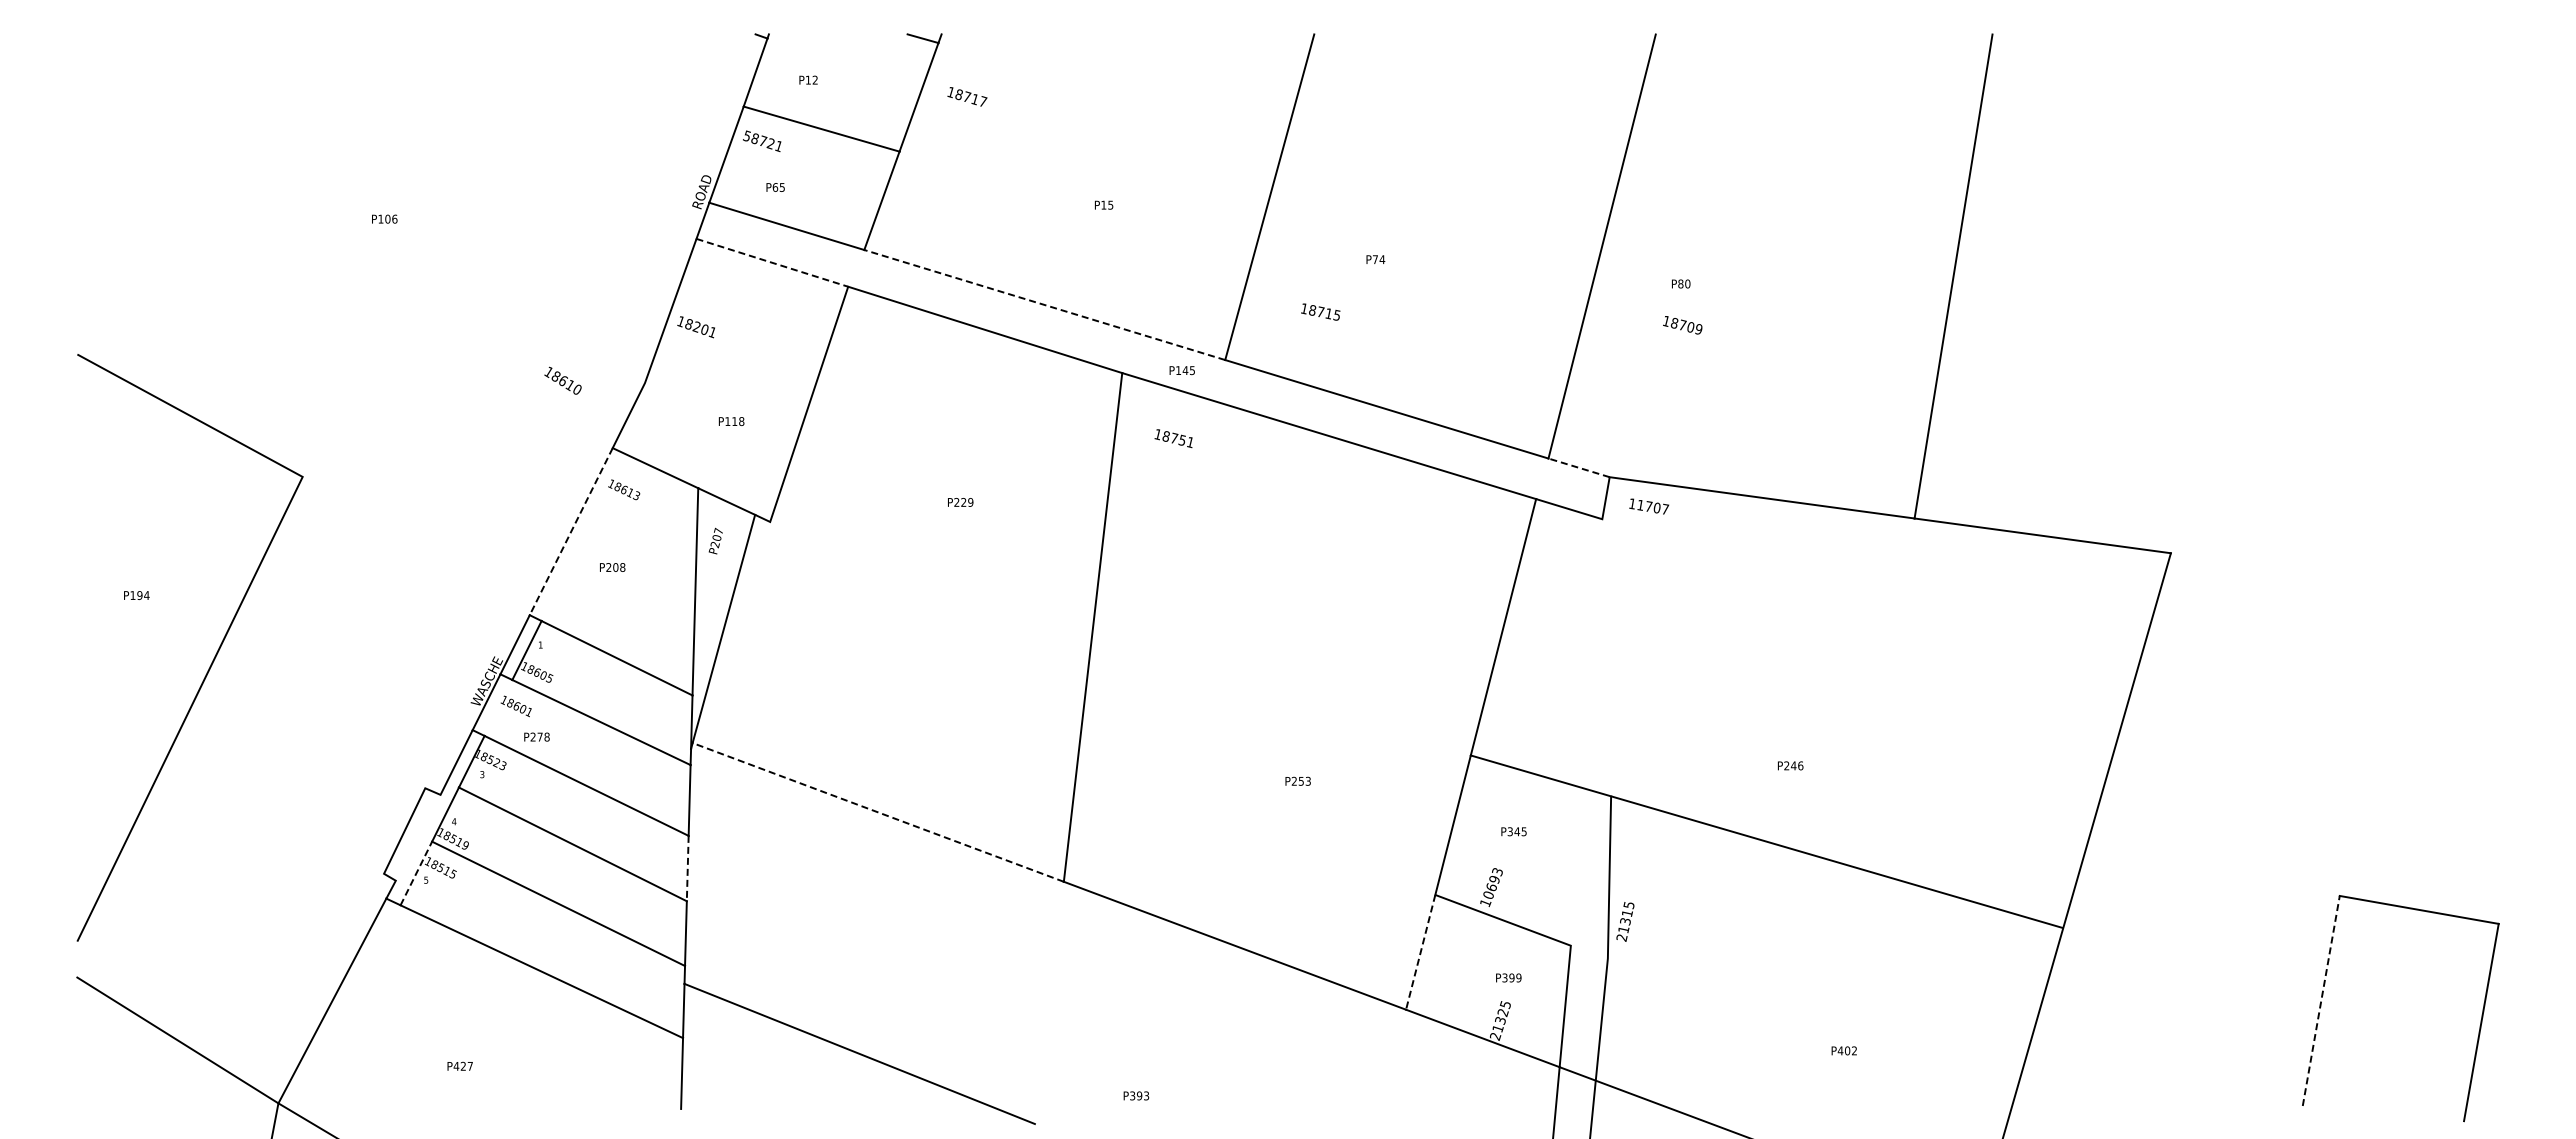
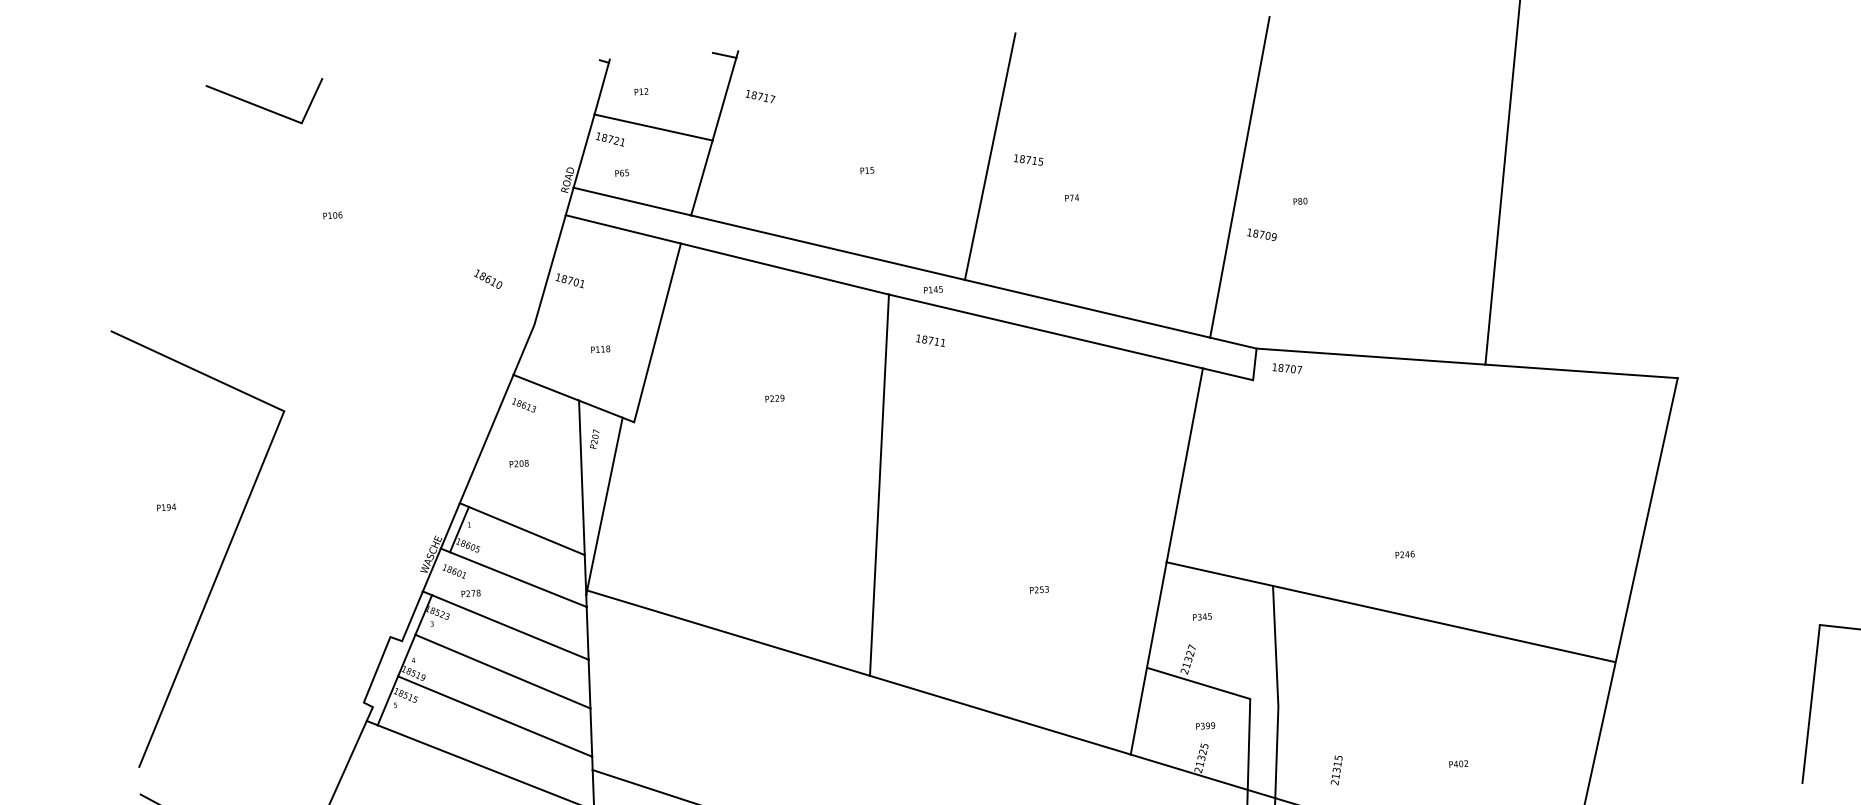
line: (301, 68) -> (263, 107), added
text: (746, 135) -> (597, 135), 58721 -> 18721
line: (772, 262) -> (623, 229), dashed -> solid
line: (1044, 305) -> (827, 248), dashed -> solid
text: (1320, 311) -> (1028, 159), moved
text: (1682, 325) -> (1261, 234), moved
text: (696, 326) -> (569, 280), 18201 -> 18701
text: (562, 380) -> (487, 279), moved
text: (1181, 440) -> (936, 341), 18751 -> 18711
line: (1579, 467) -> (1233, 342), dashed -> solid
text: (1640, 504) -> (1280, 367), 11707 -> 18707
line: (571, 532) -> (486, 439), dashed -> solid
line: (877, 812) -> (728, 633), dashed -> solid
line: (687, 868) -> (589, 684), dashed -> solid
line: (416, 873) -> (387, 700), dashed -> solid
text: (1491, 887) -> (1188, 659), 10693 -> 21327
text: (1625, 921) -> (1336, 770), moved
line: (1420, 952) -> (1138, 711), dashed -> solid
line: (2321, 1000) -> (1811, 703), dashed -> solid

